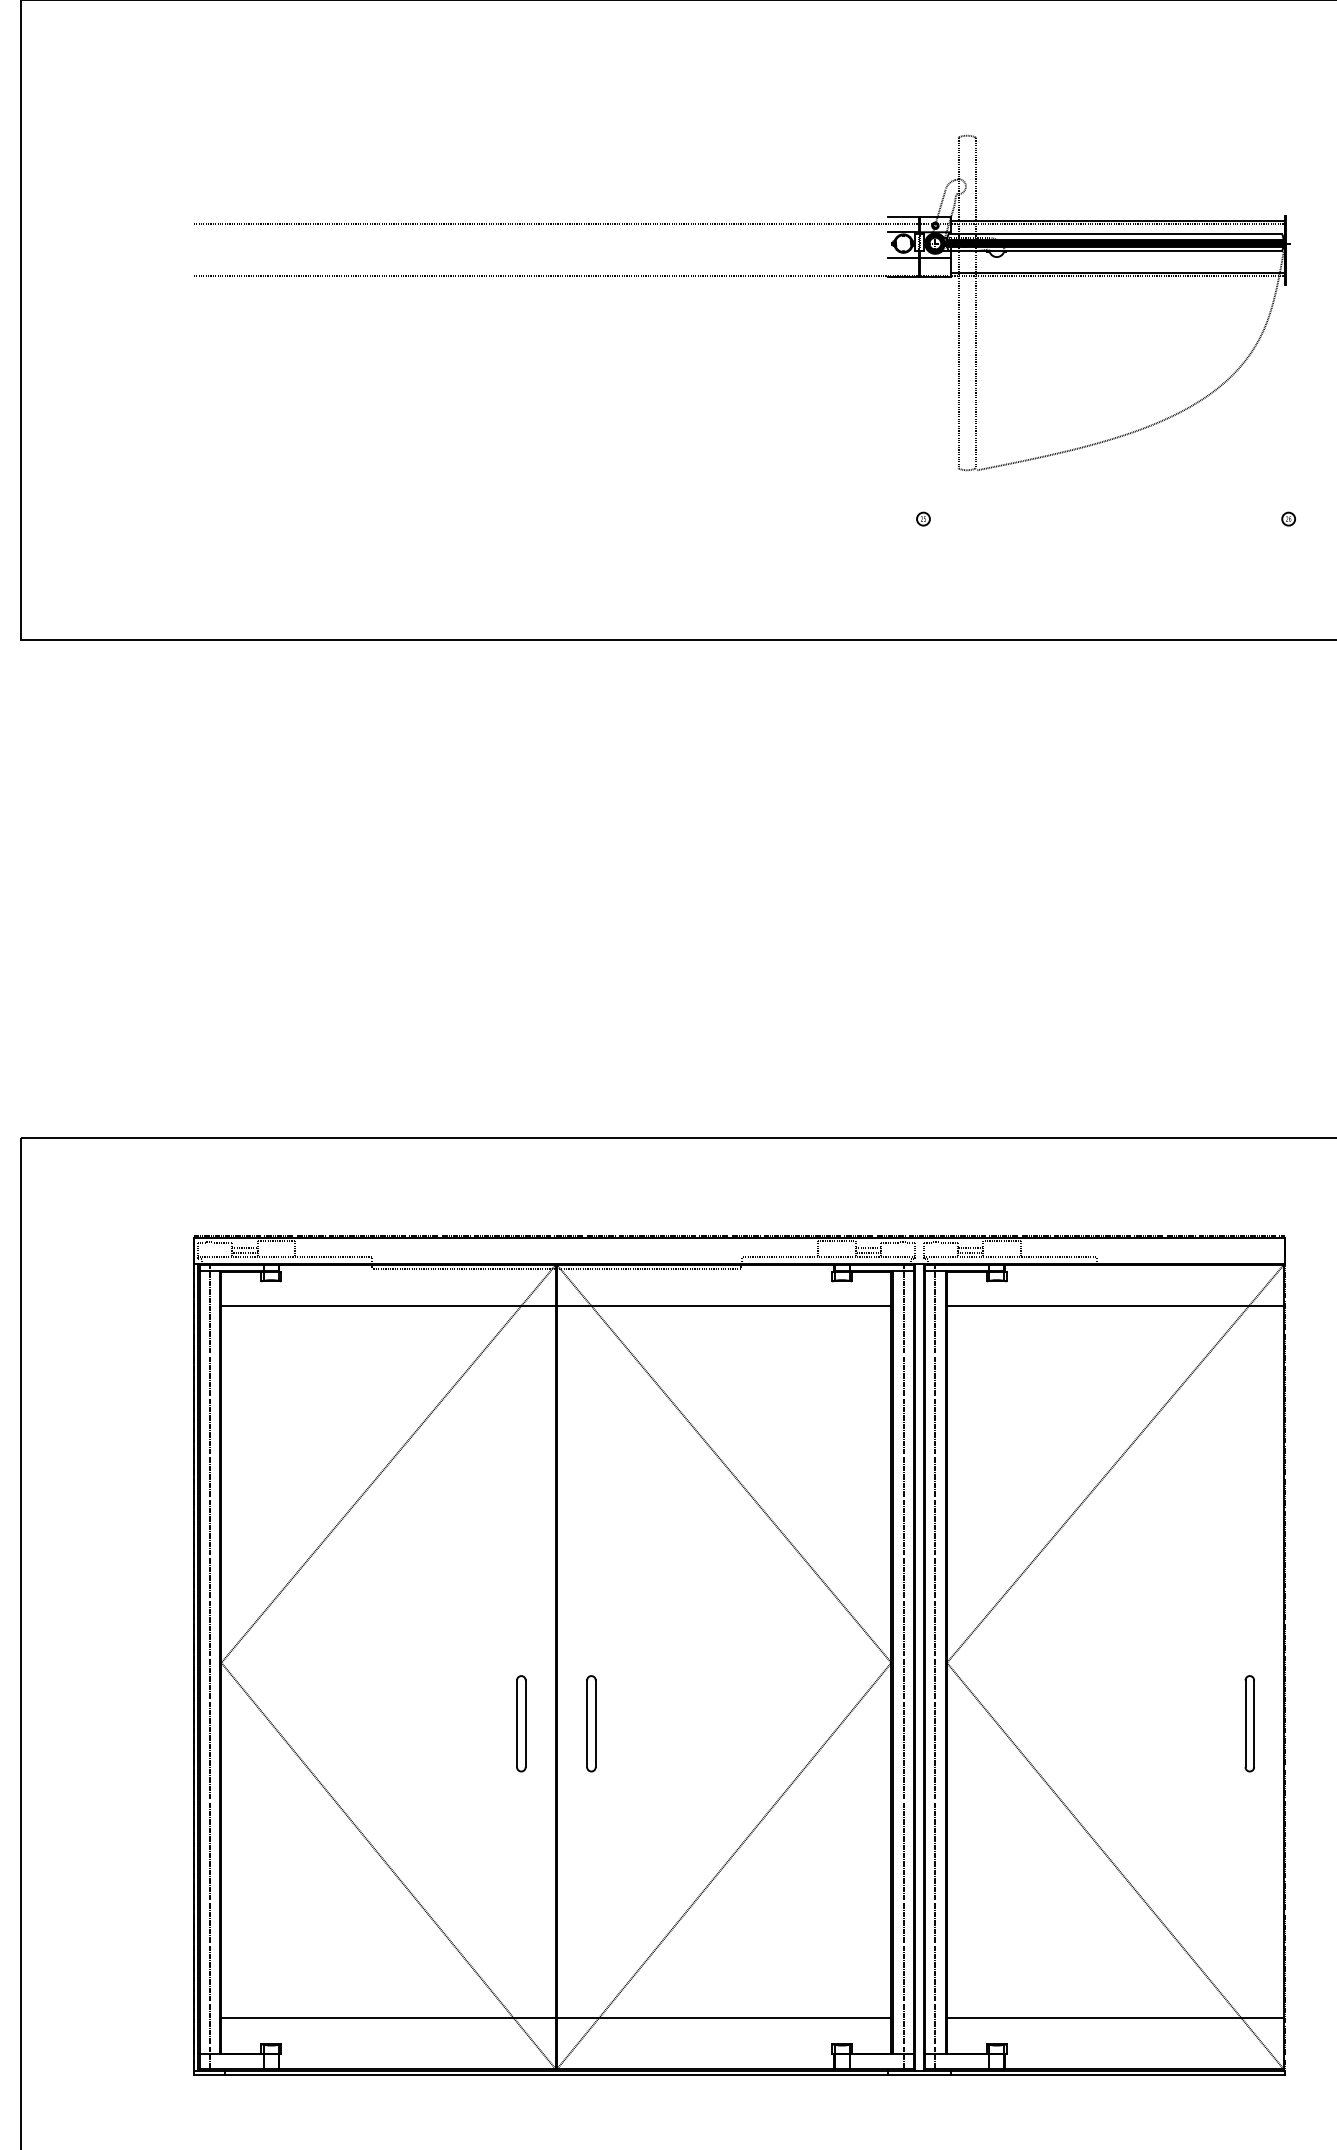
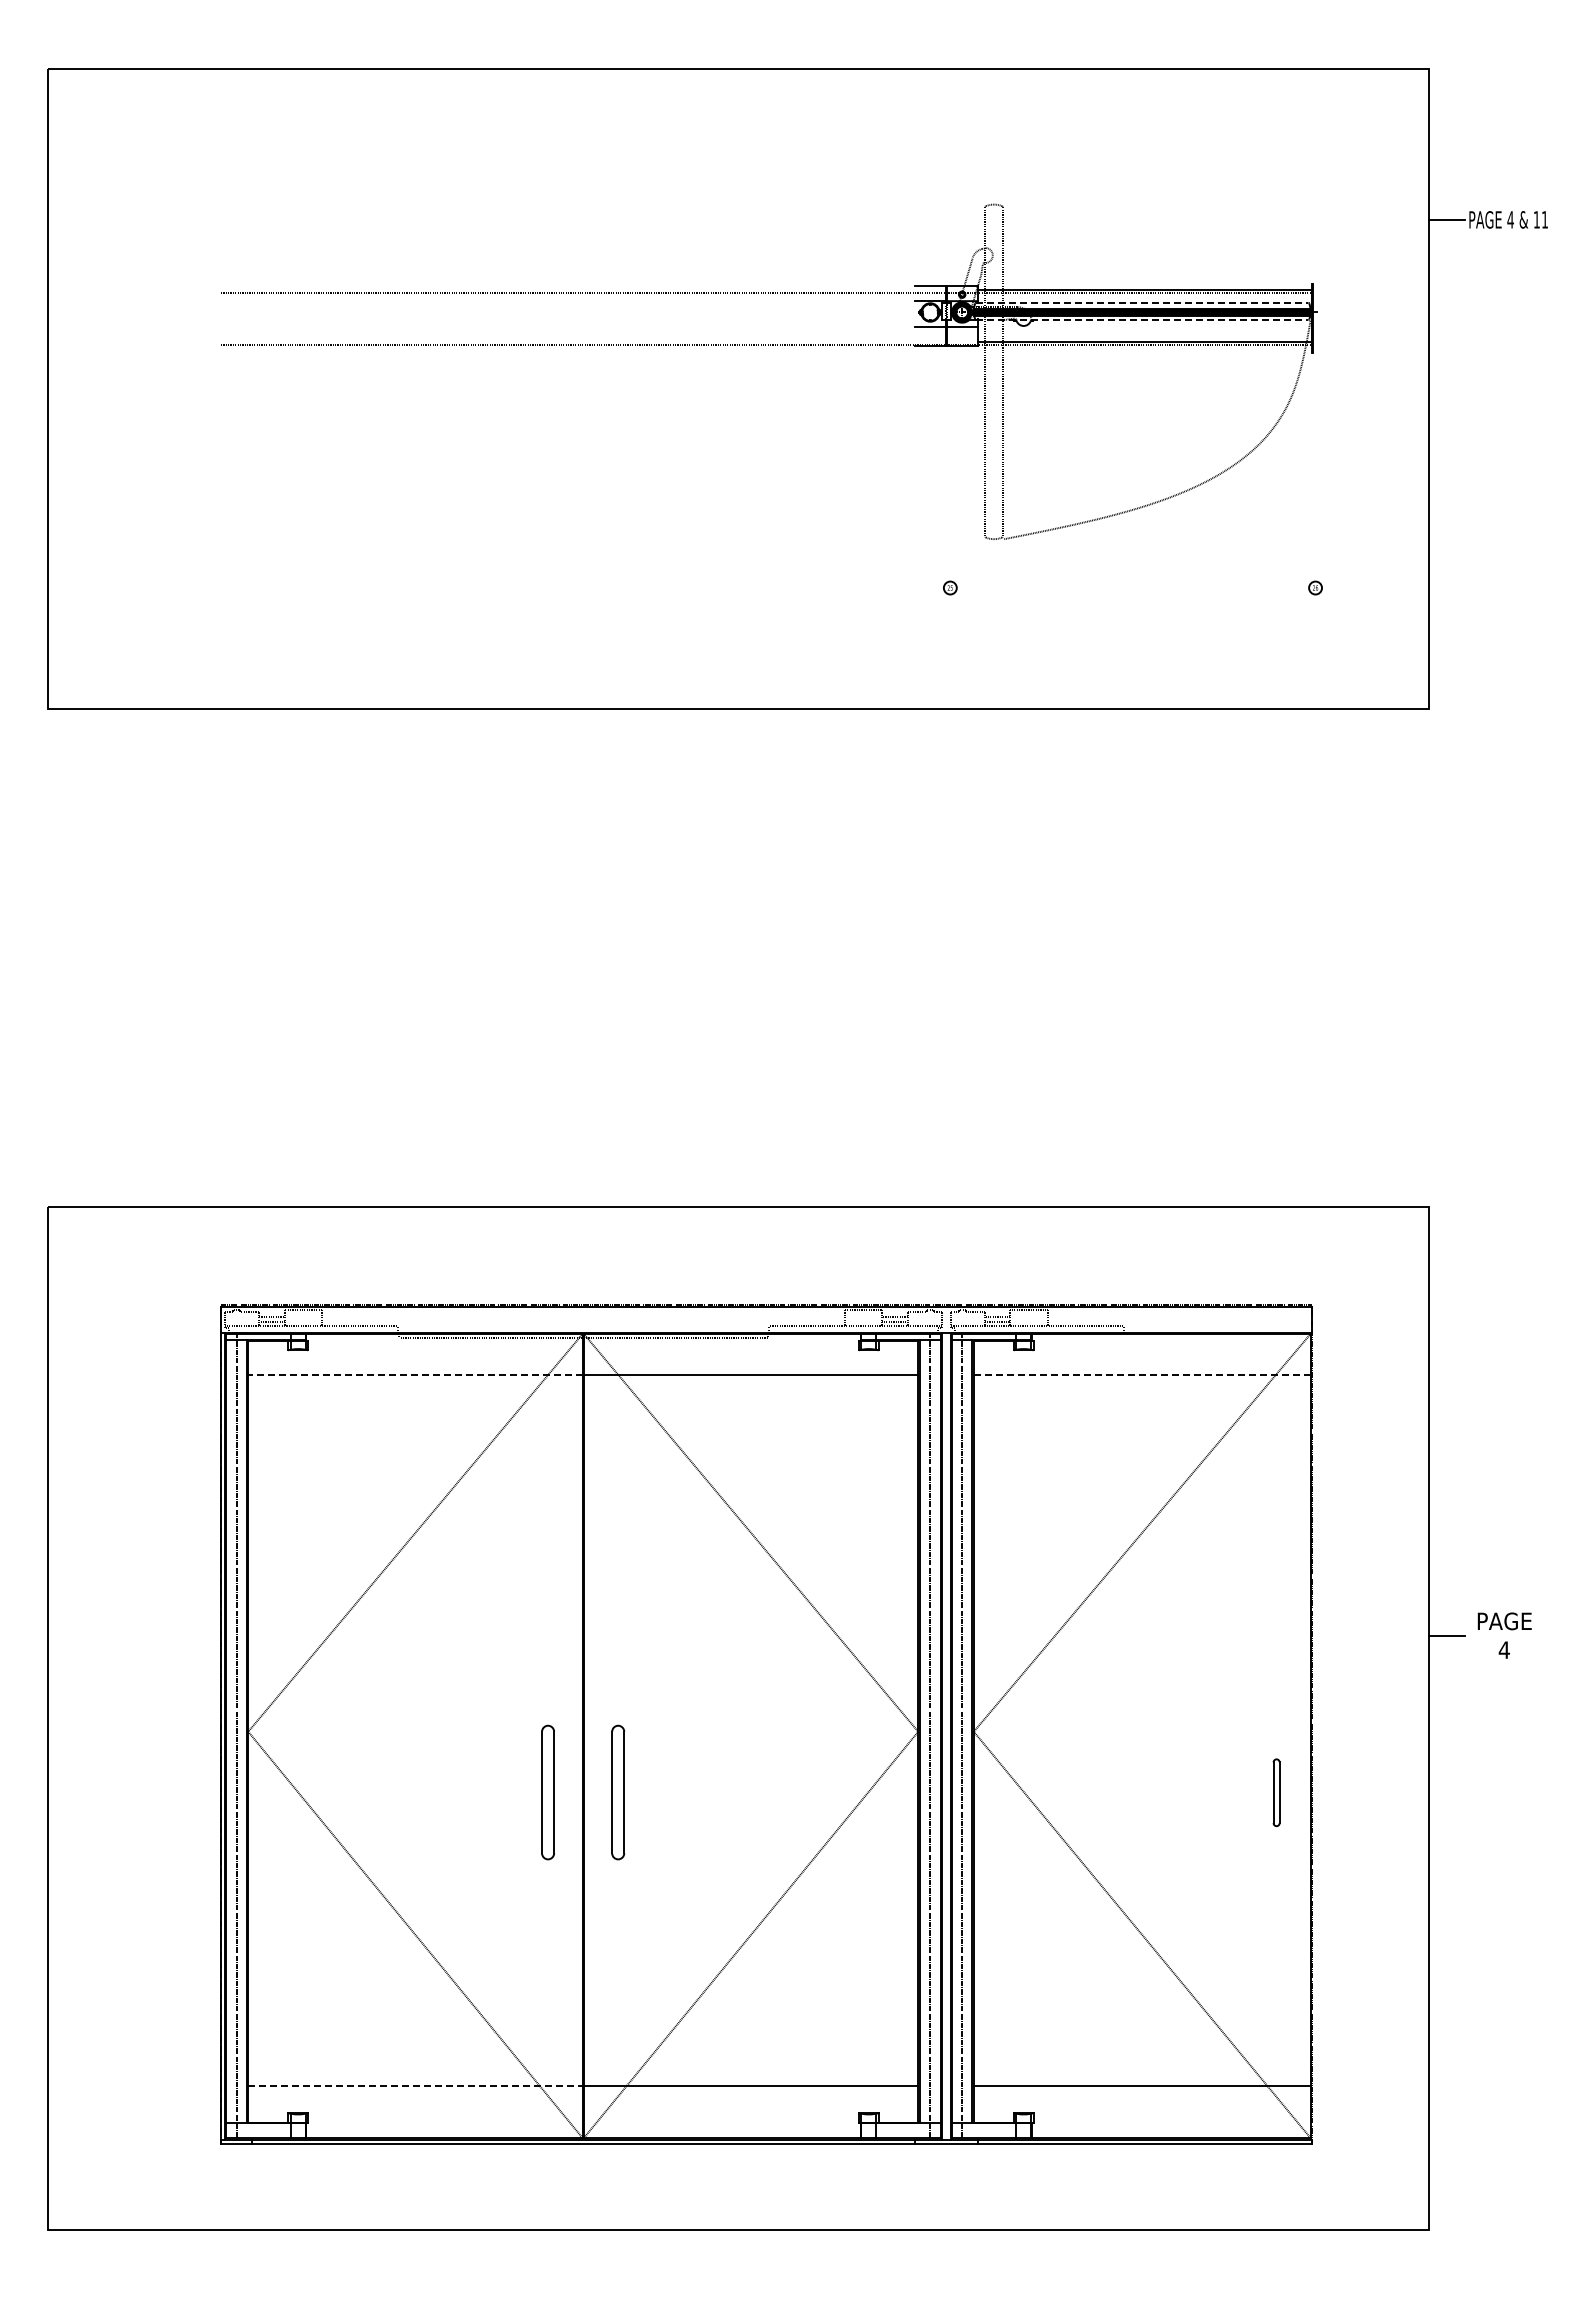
line: (1115, 233) -> (1142, 302), solid -> dashed
line: (1115, 251) -> (1142, 320), solid -> dashed
line: (388, 1305) -> (415, 1374), solid -> dashed
line: (1115, 1305) -> (1142, 1374), solid -> dashed
part: (521, 1723) -> (548, 1792), size x1.4
part: (591, 1723) -> (618, 1792), size x1.4
part: (1249, 1723) -> (1276, 1792), size x0.7
line: (389, 2017) -> (416, 2086), solid -> dashed

